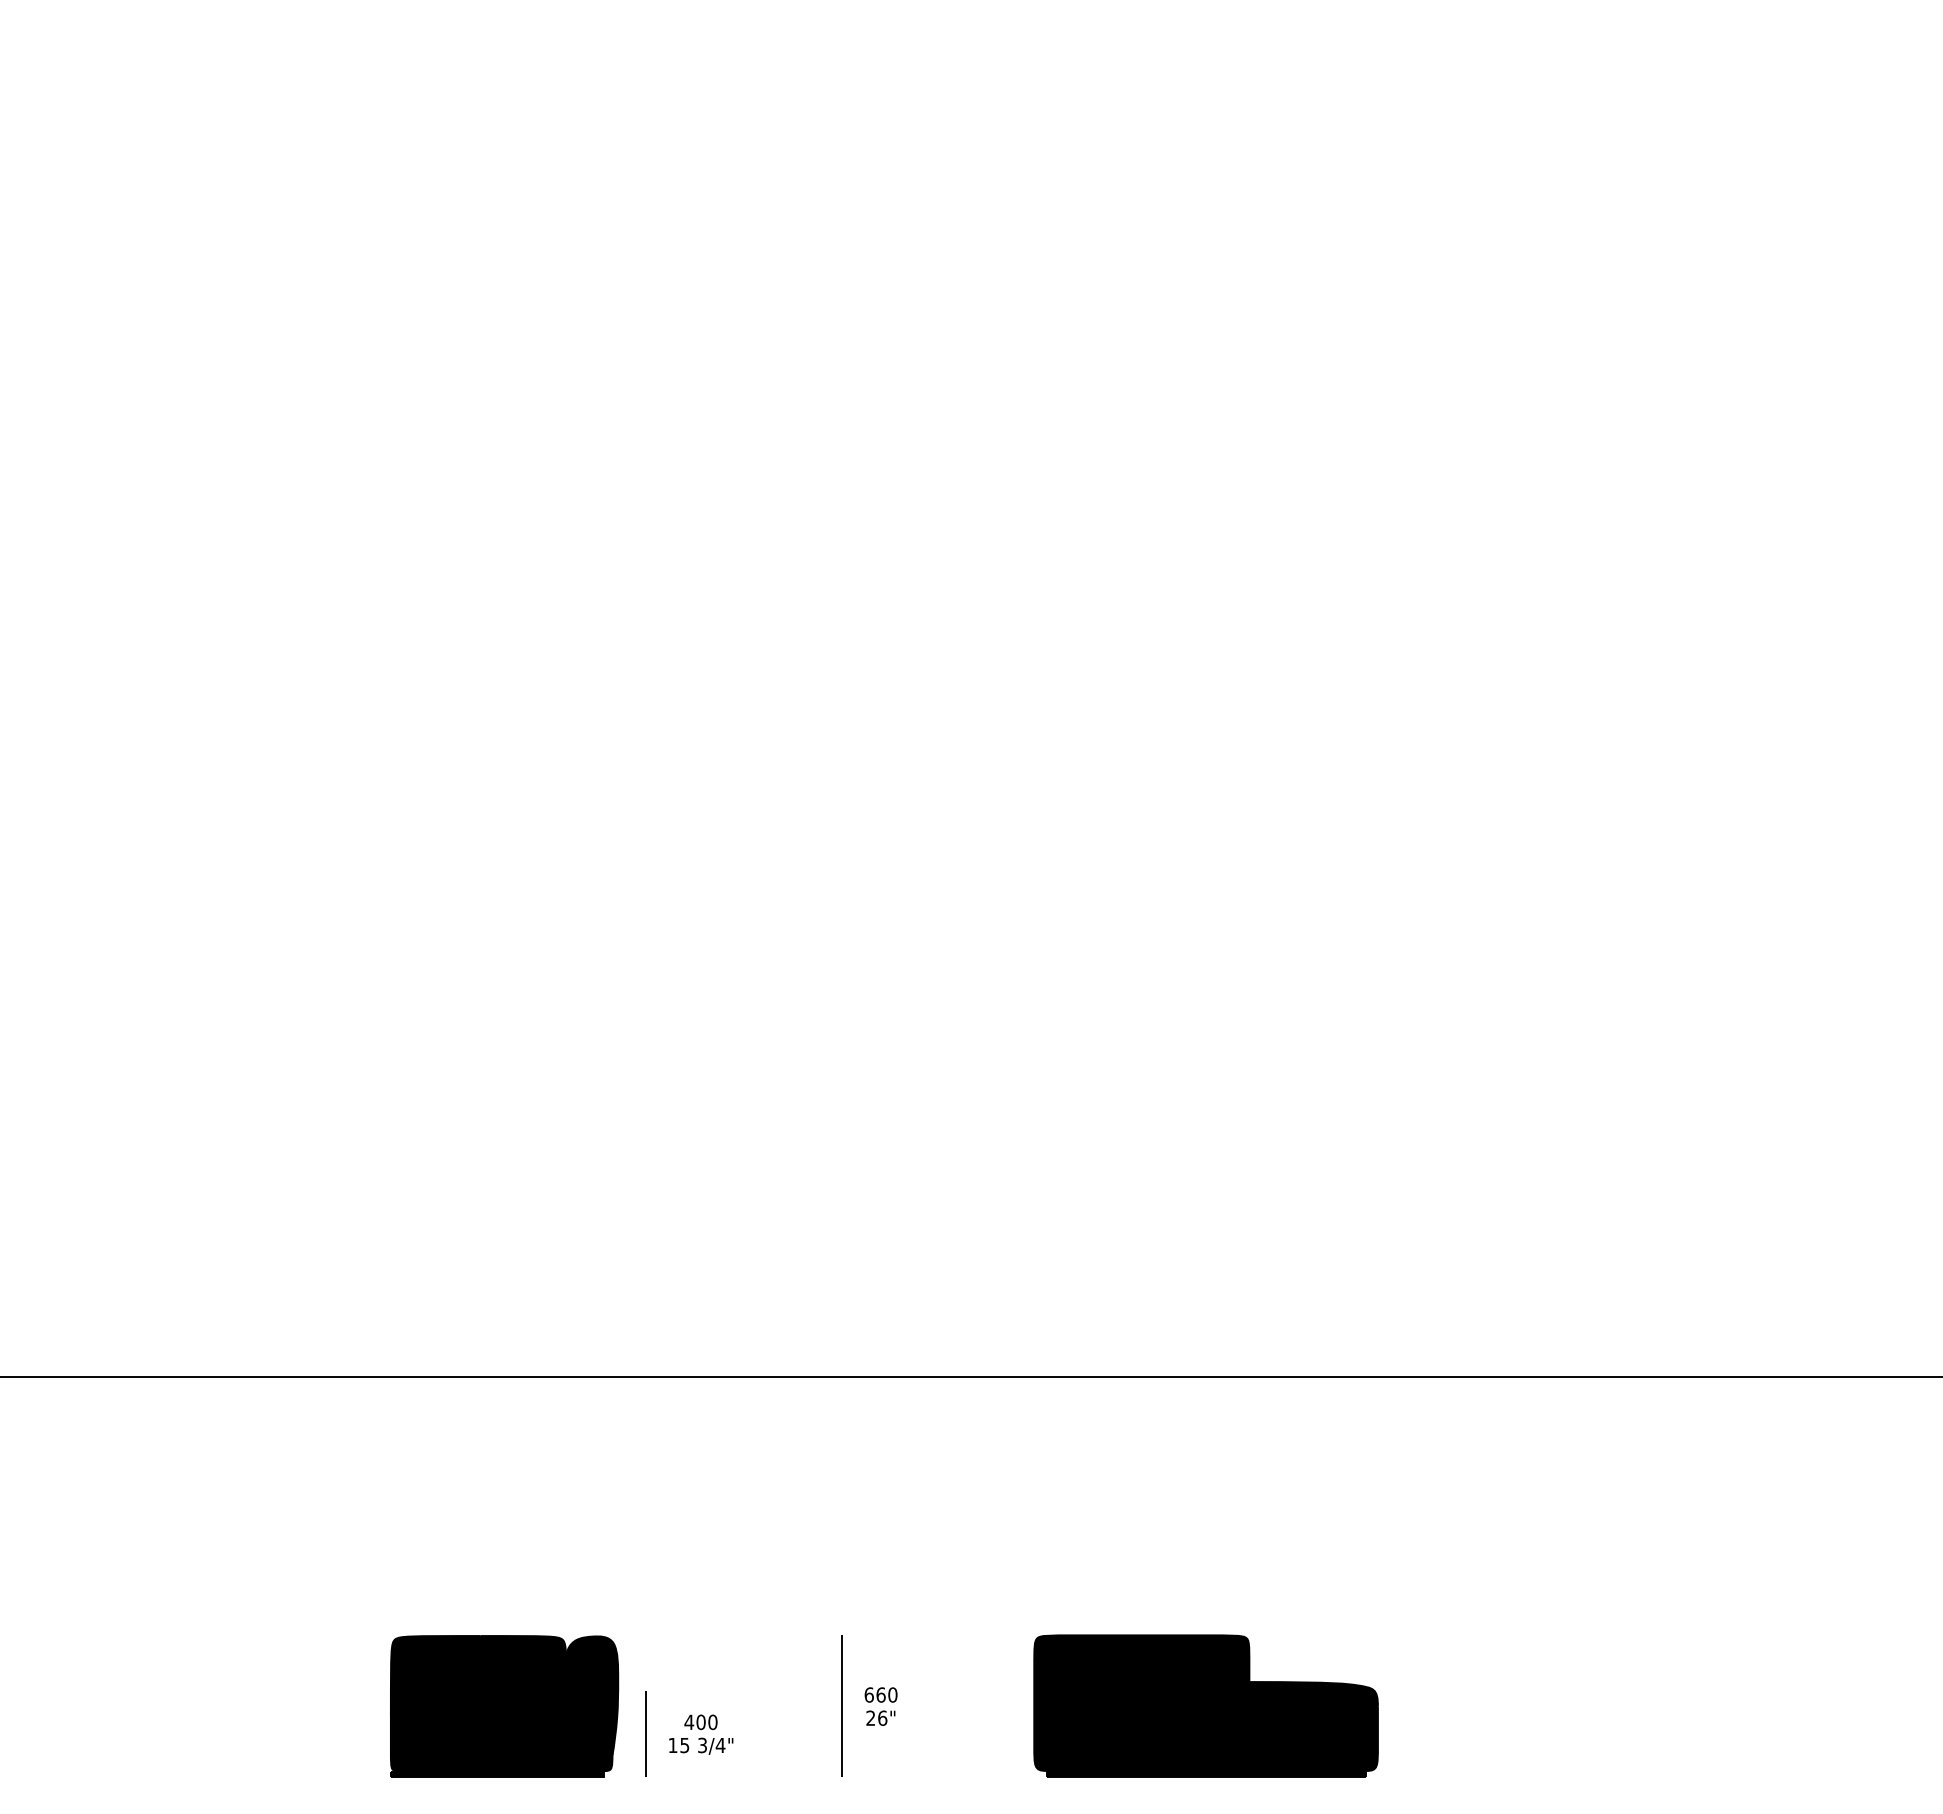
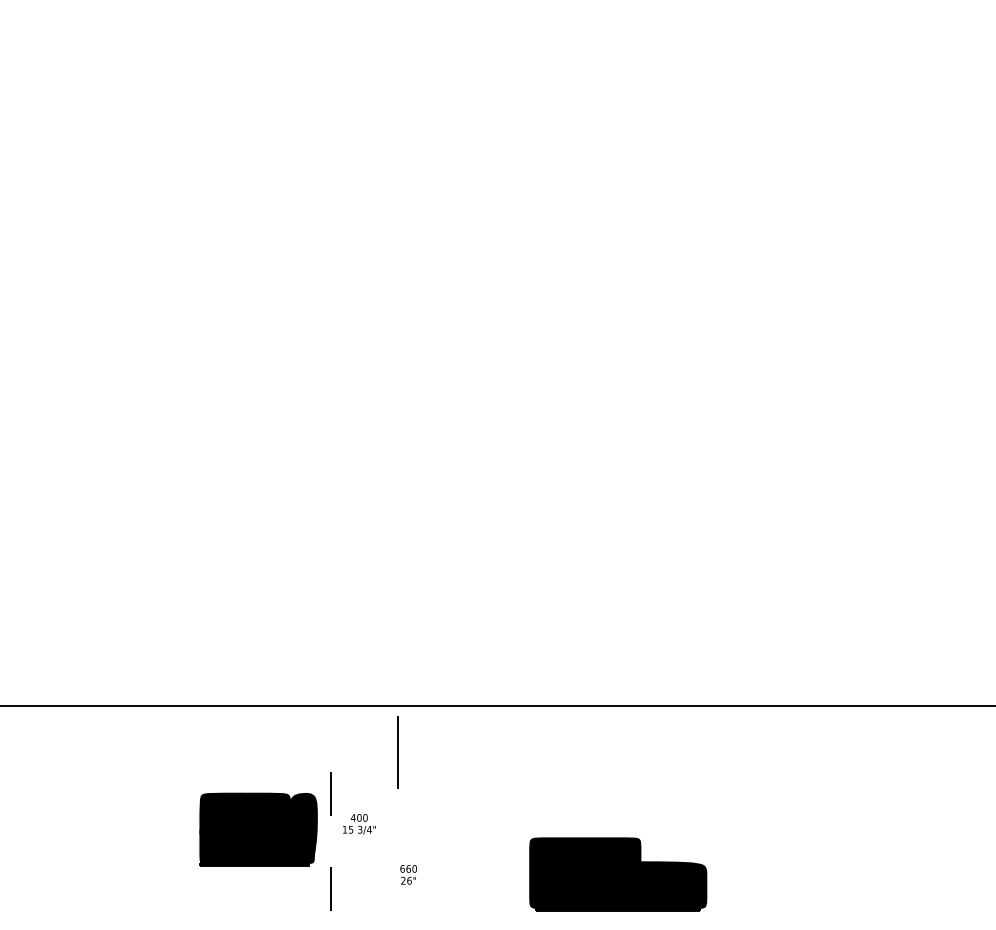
line: (644, 1547) -> (330, 793), added
part: (504, 1705) -> (258, 829), moved
line: (841, 1705) -> (397, 752), moved
text: (880, 1705) -> (408, 874), moved
text: (701, 1735) -> (359, 824), moved

